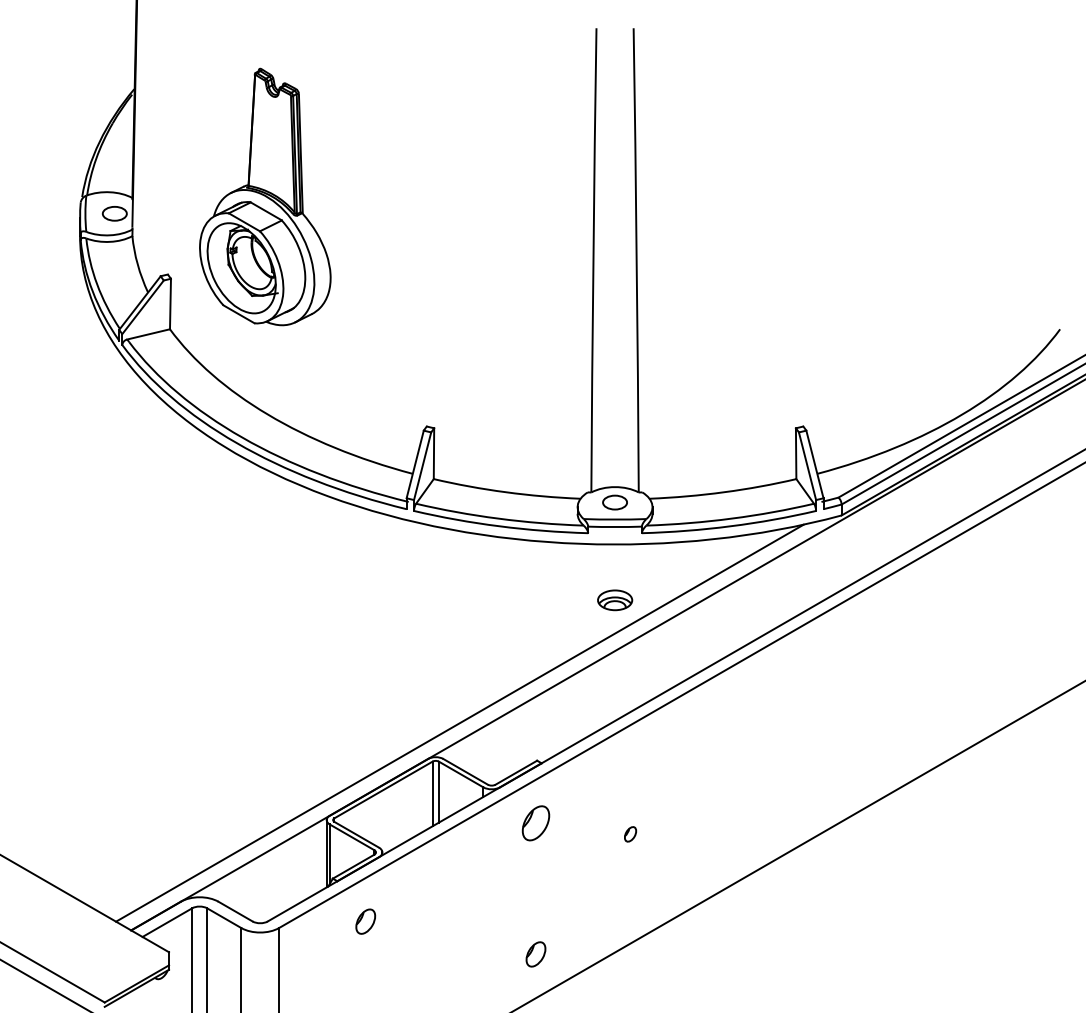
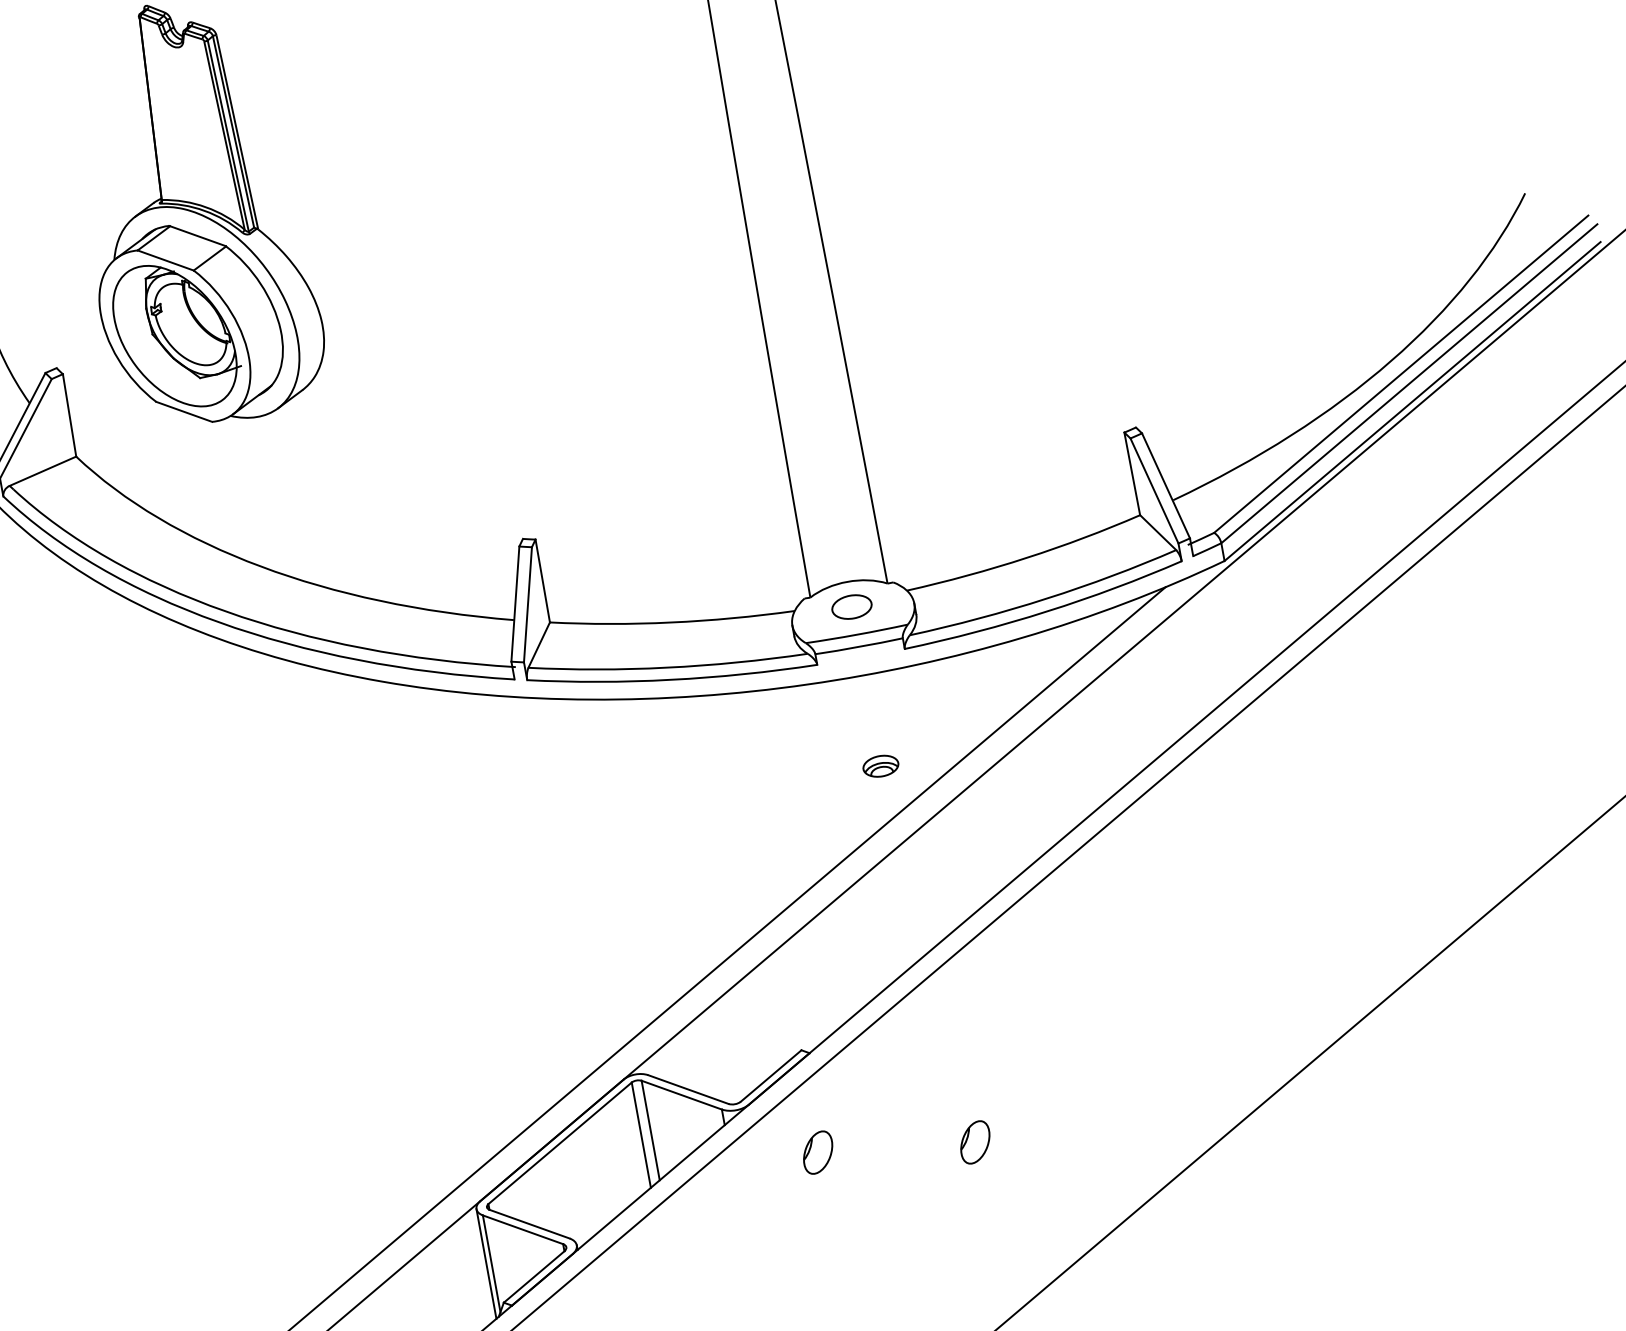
part: (614, 600) -> (880, 766), size x0.62
part: (535, 823) -> (817, 1152), size x0.71
part: (630, 834) -> (975, 1142), size x1.67

